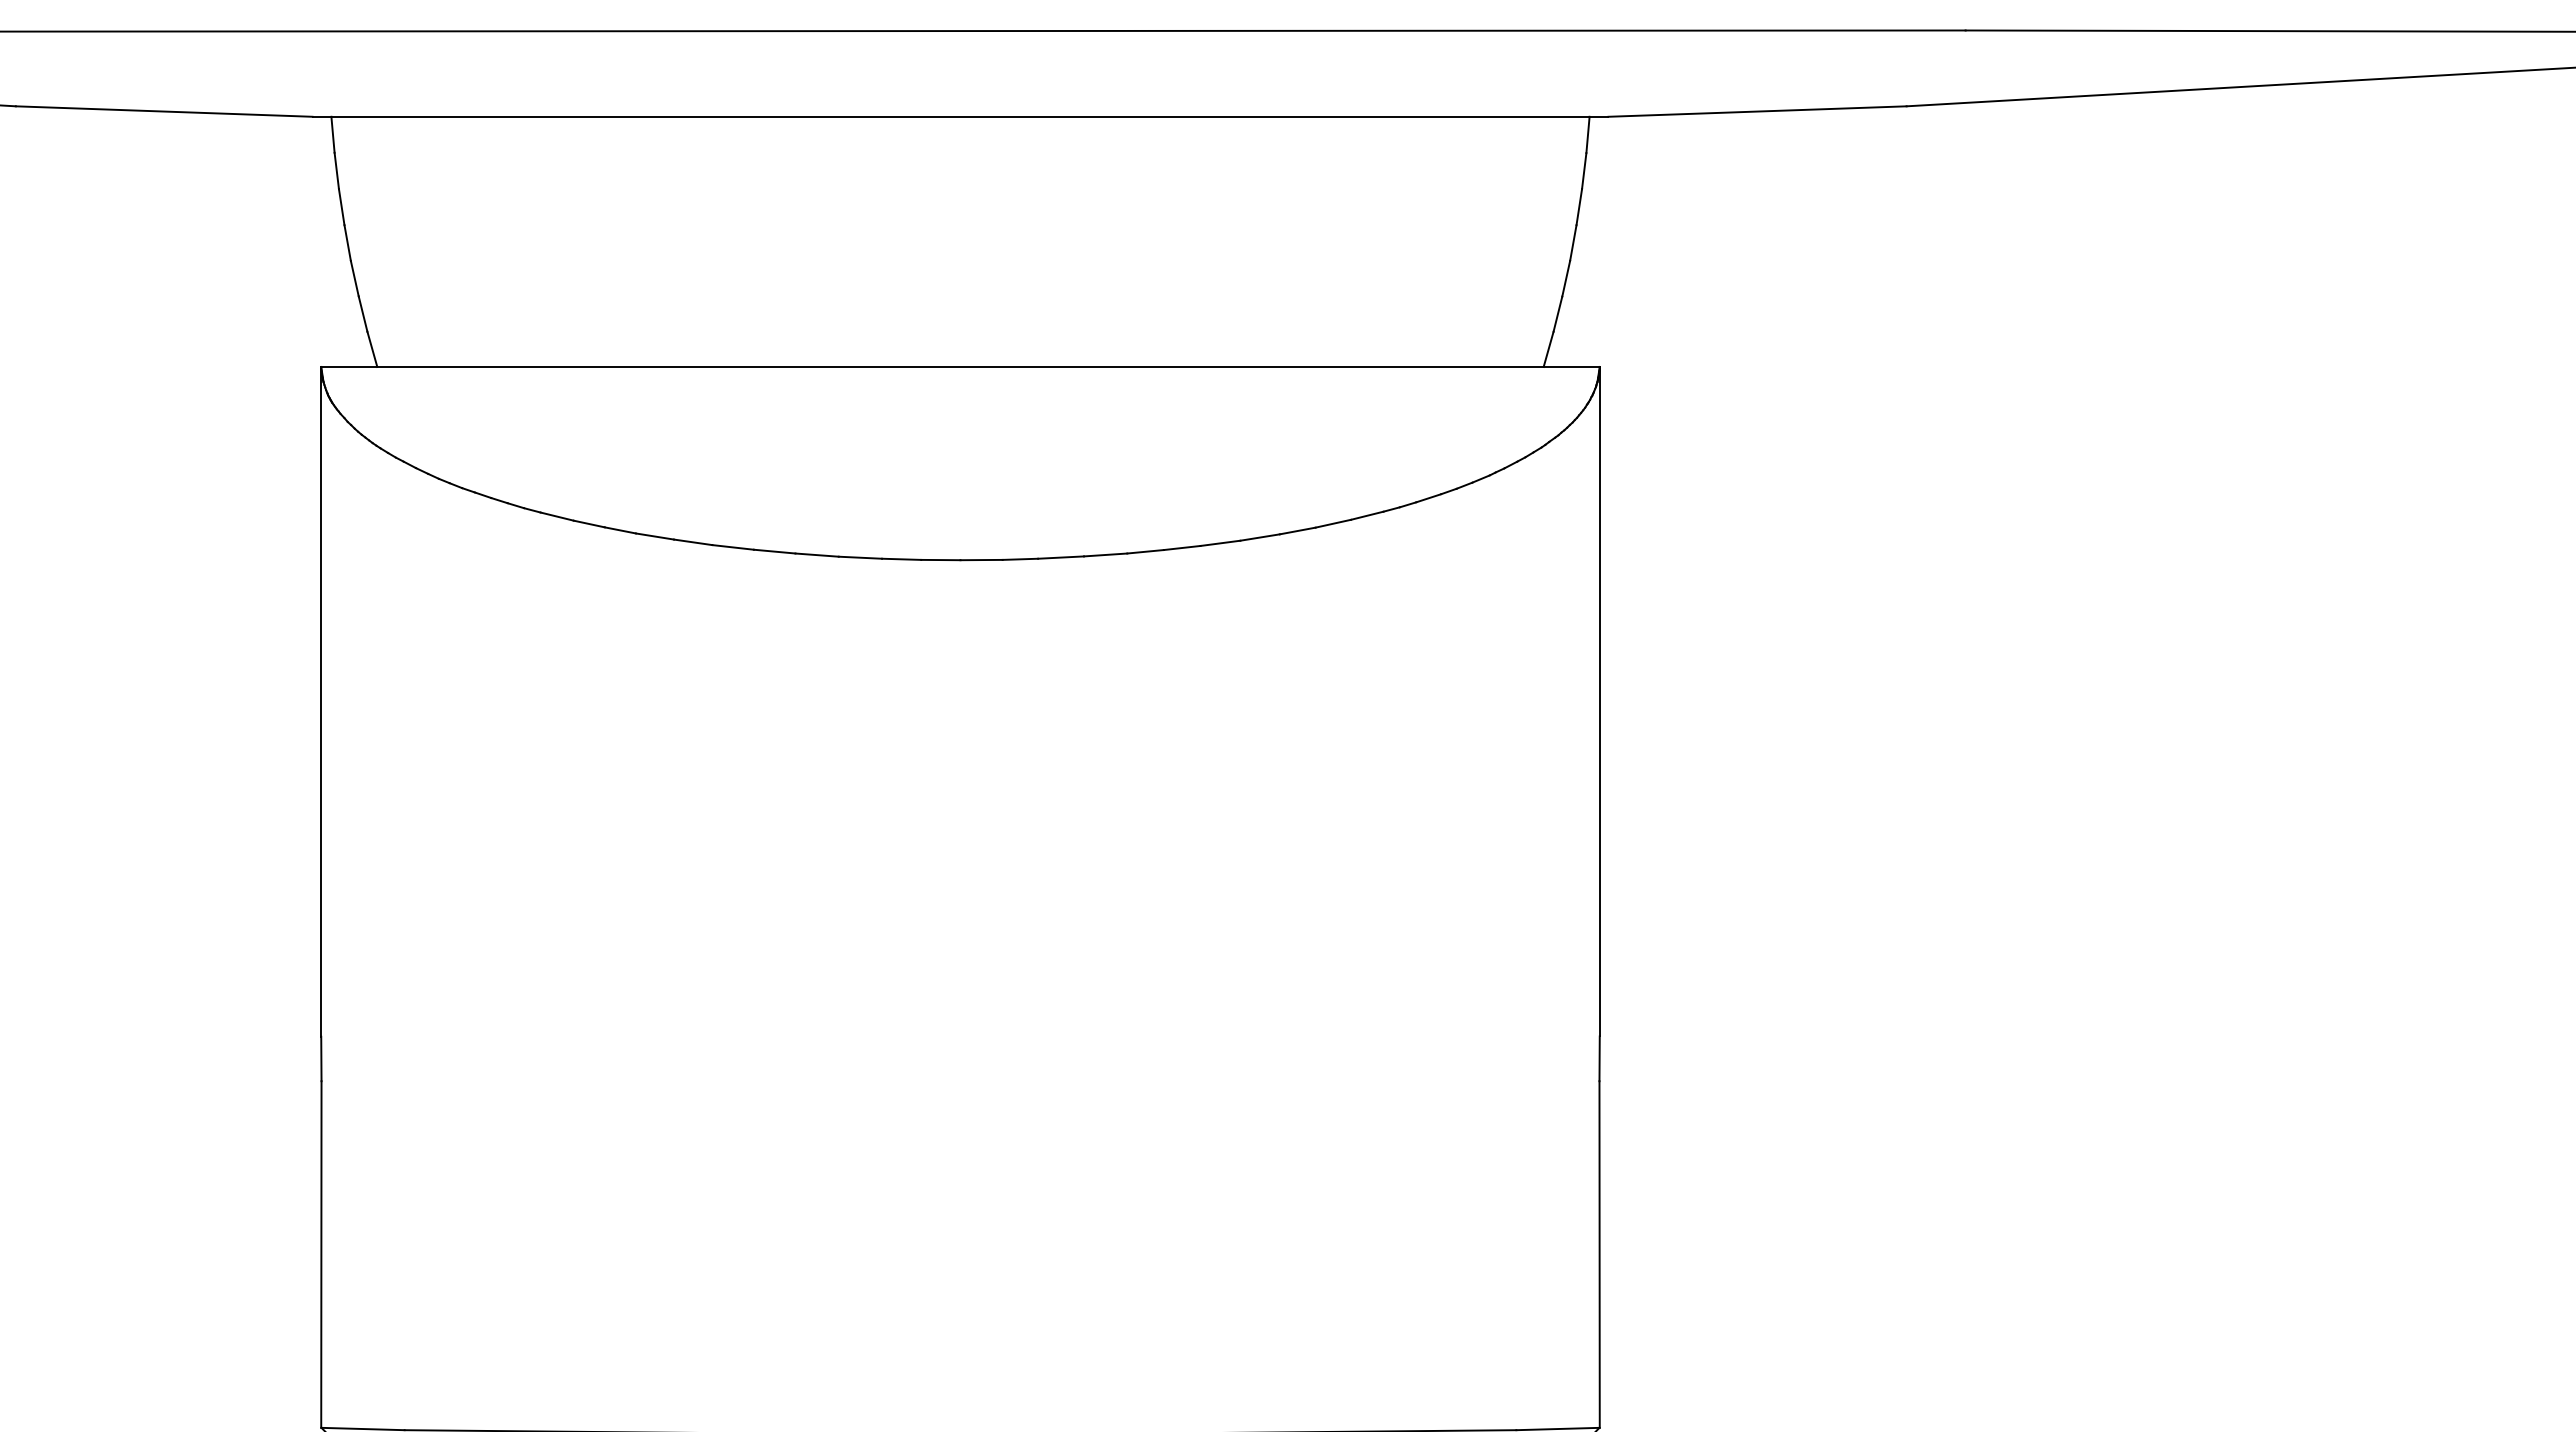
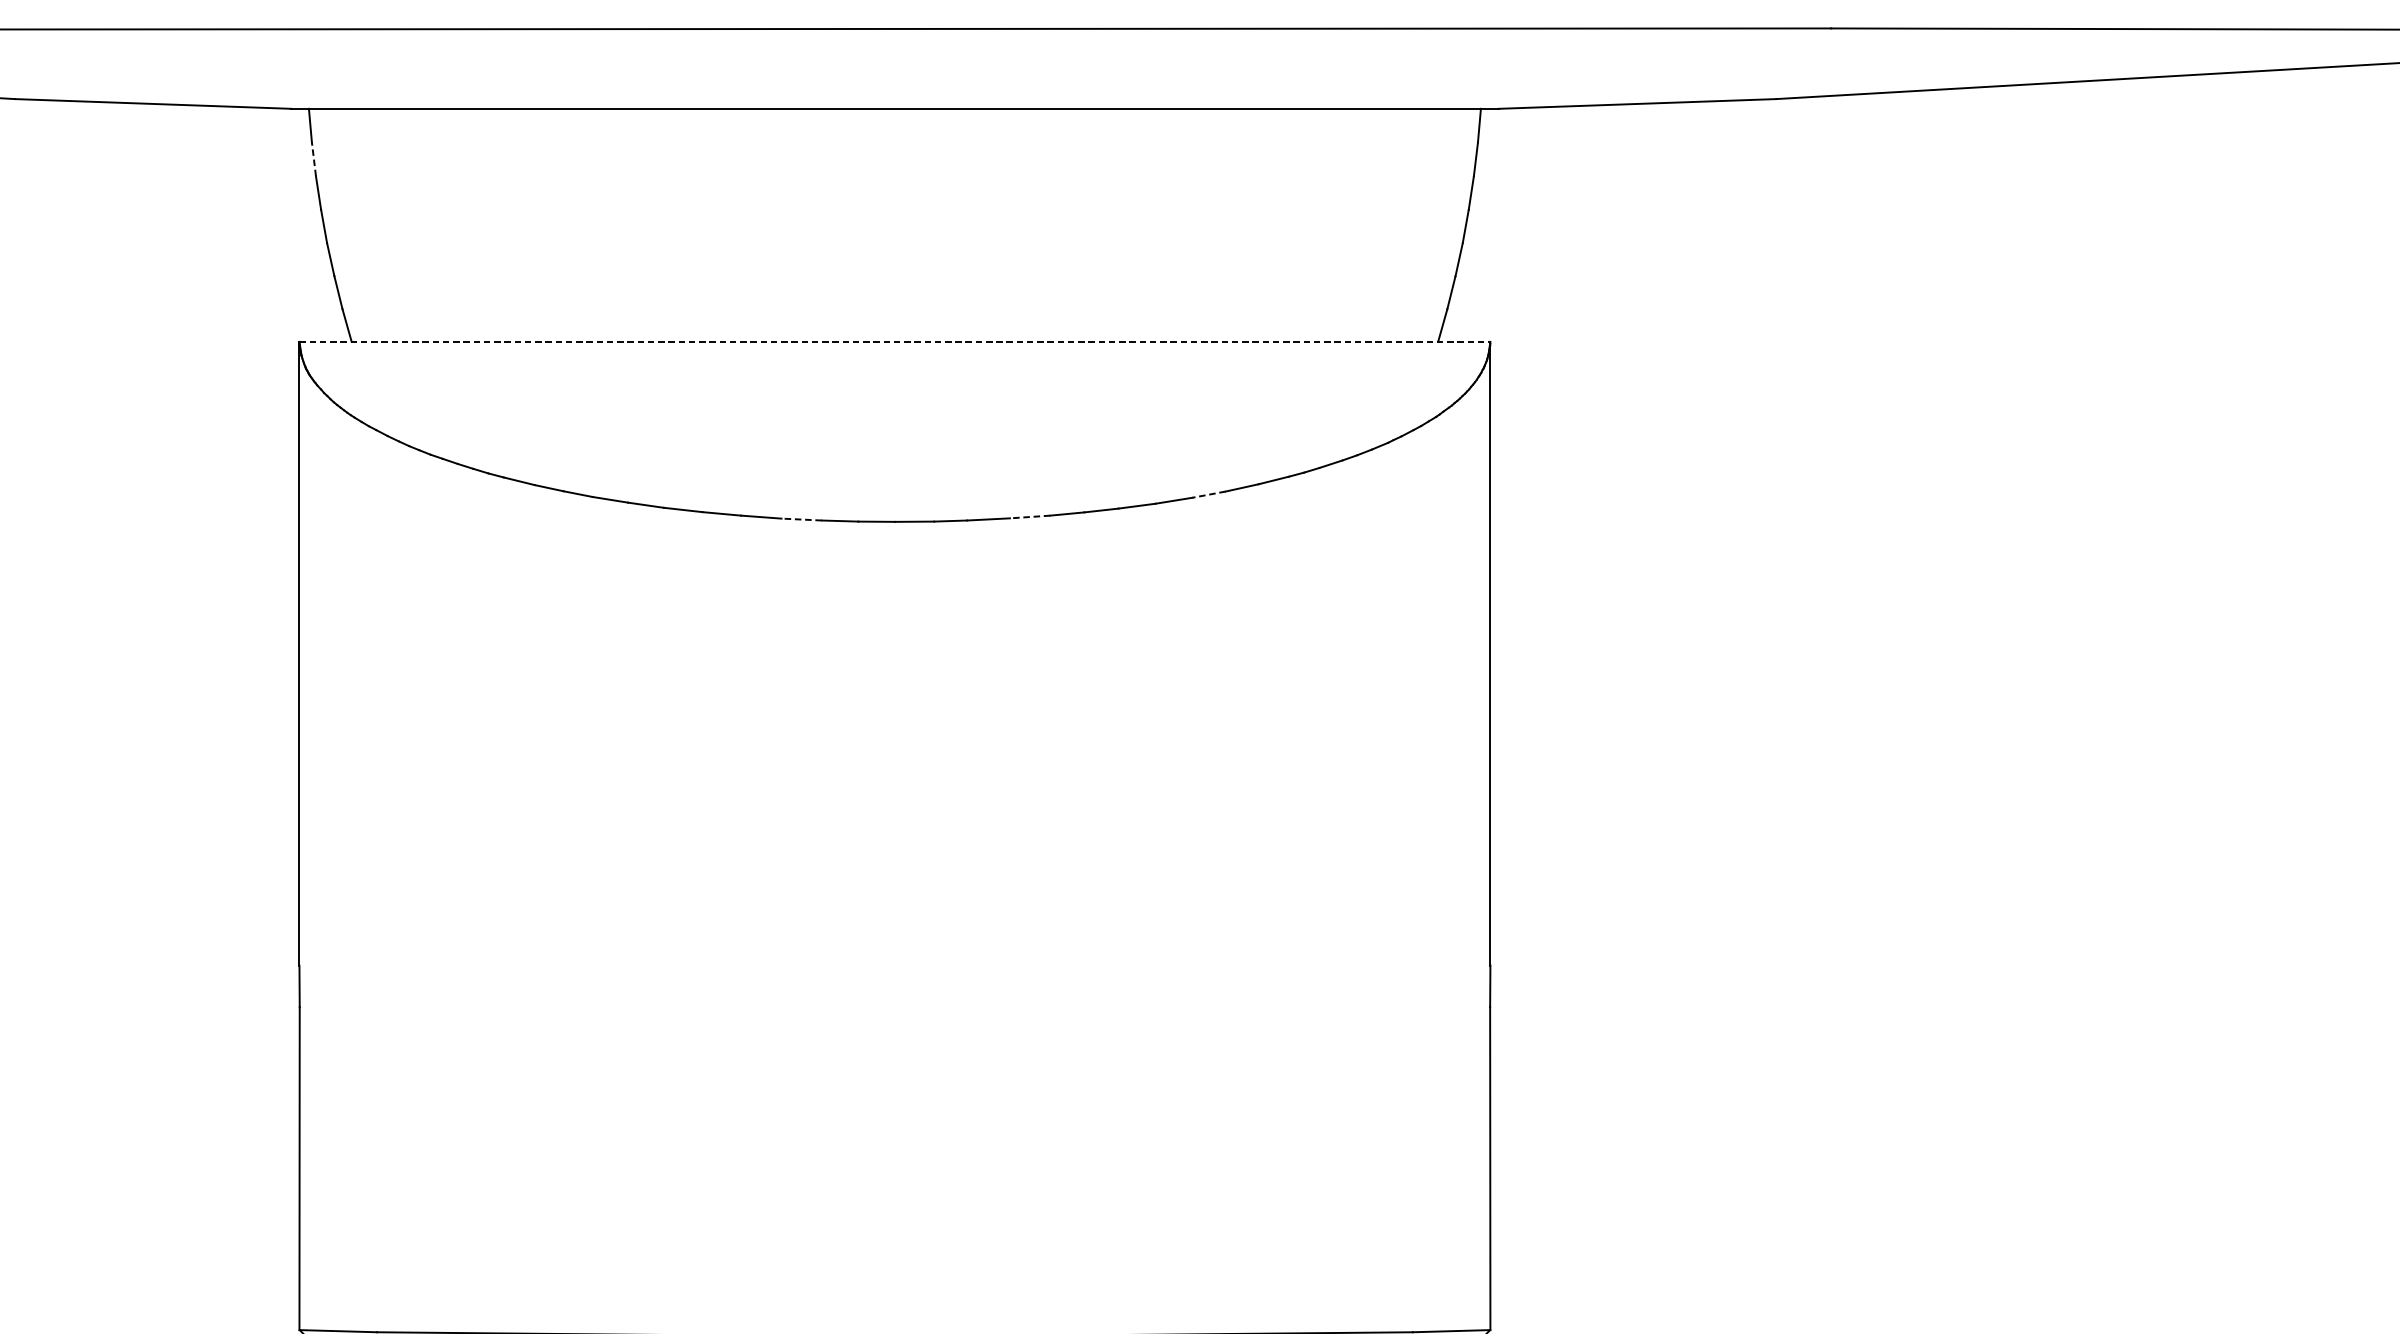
line: (336, 170) -> (313, 158), solid -> dashed
line: (961, 366) -> (895, 341), solid -> dashed
line: (1297, 531) -> (1208, 495), solid -> dashed
line: (1105, 554) -> (1030, 516), solid -> dashed
line: (860, 557) -> (801, 519), solid -> dashed

